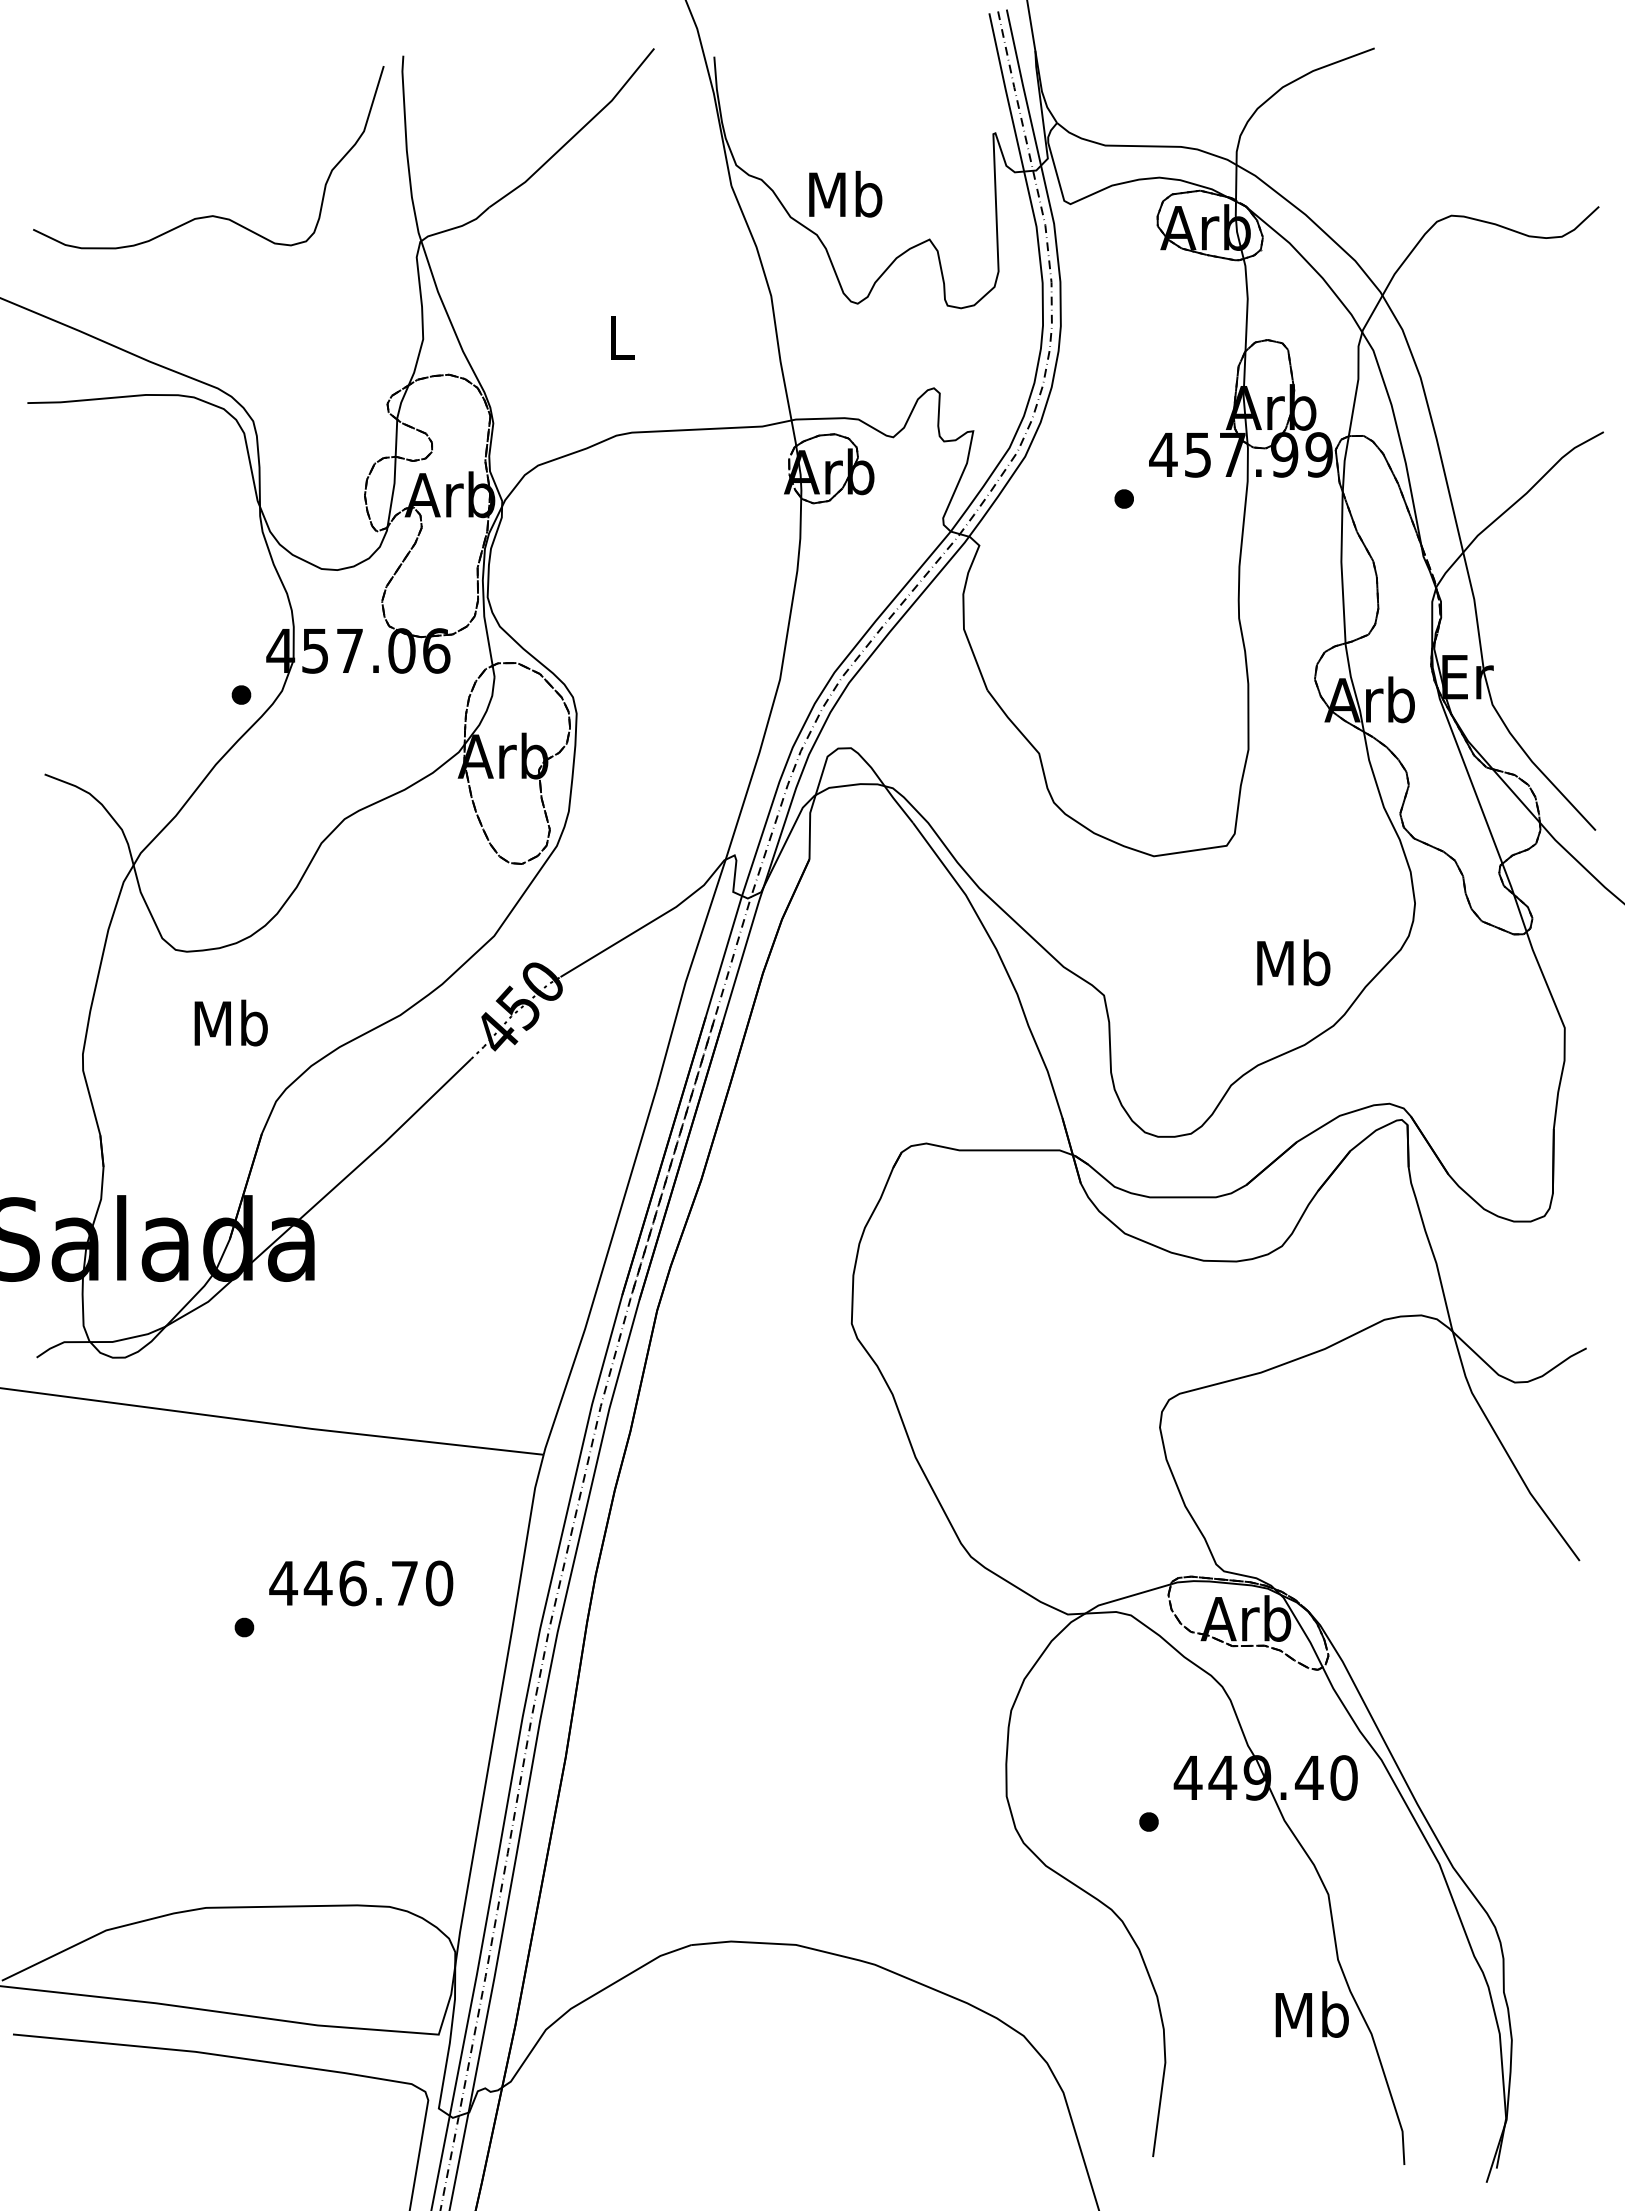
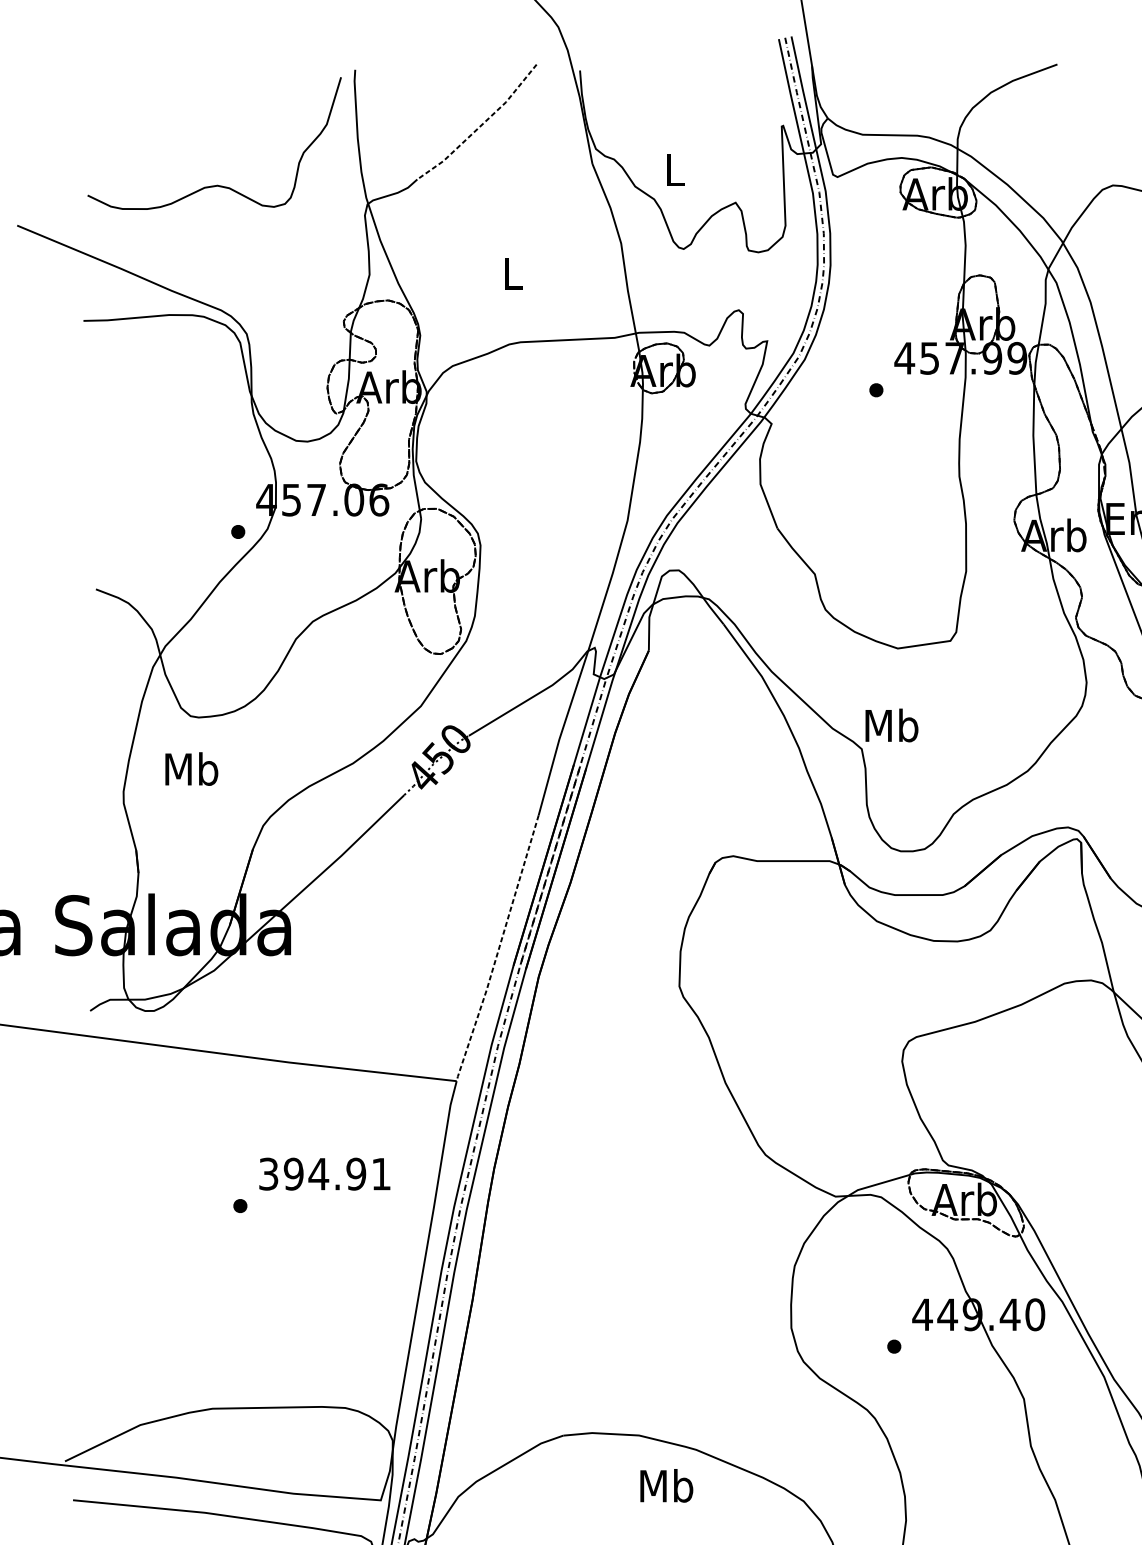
line: (576, 133) -> (480, 126), solid -> dashed
text: (845, 193) -> (674, 169), Mb -> L
text: (1293, 962) -> (891, 725), moved
text: (230, 1022) -> (191, 768), moved
line: (601, 1272) -> (498, 949), solid -> dashed
text: (361, 1583) -> (324, 1174), 446.70 -> 394.91
text: (1311, 2014) -> (666, 1485), moved

